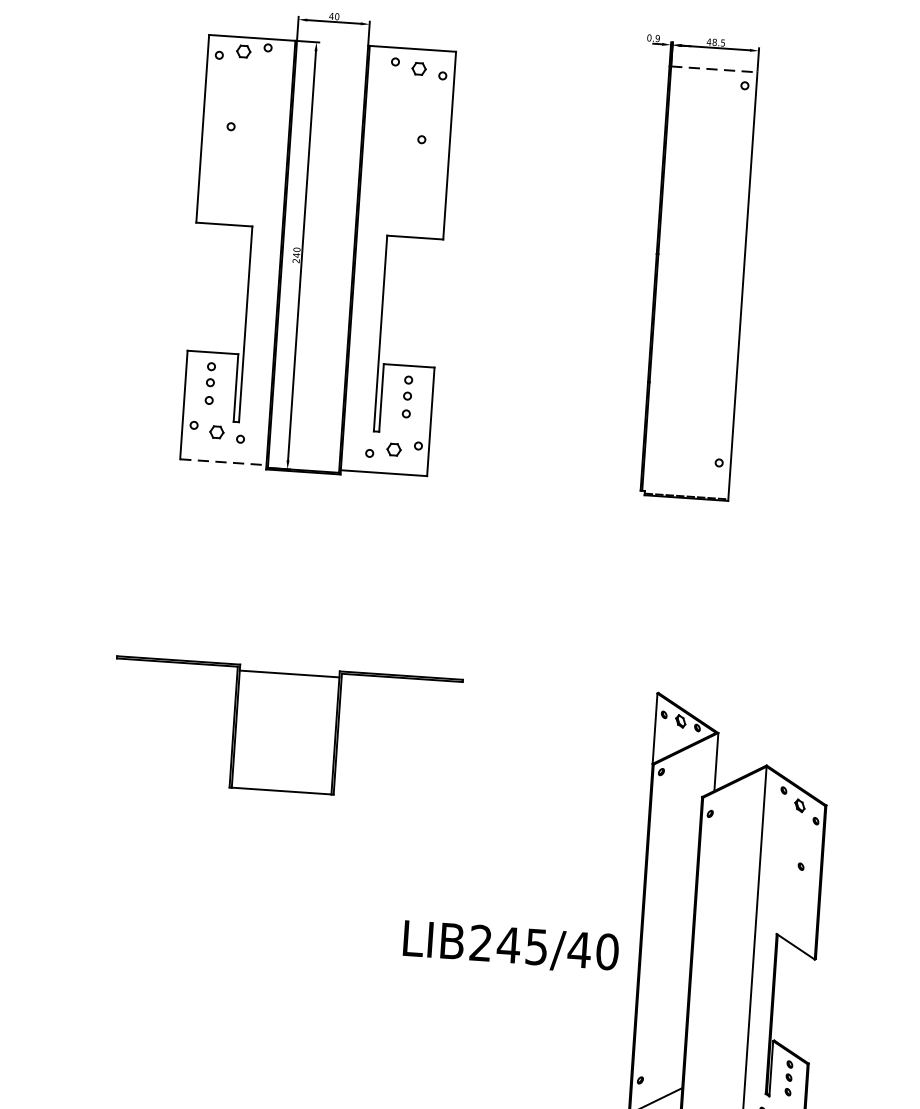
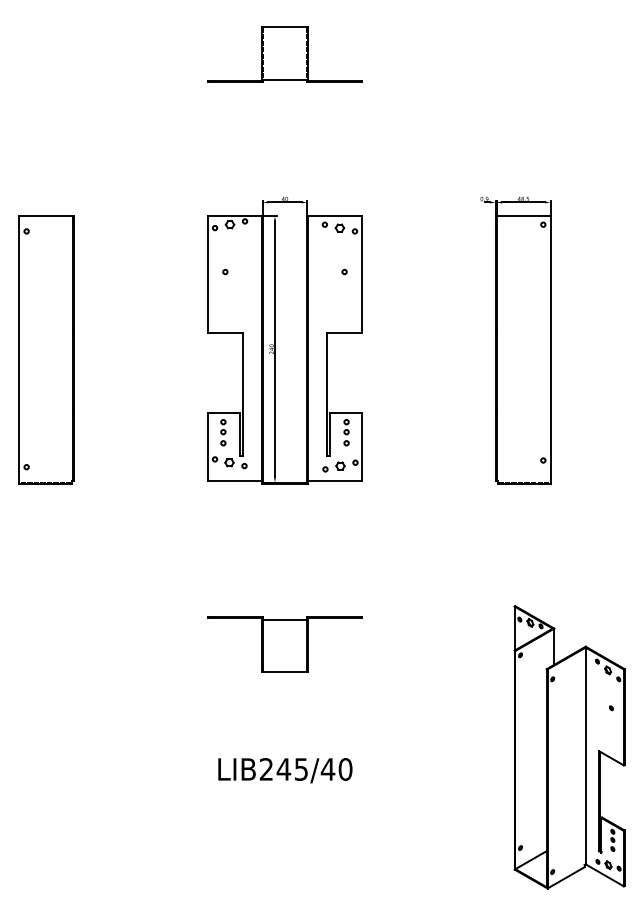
line: (714, 68) -> (523, 215), dashed -> solid
line: (222, 462) -> (234, 481), dashed -> solid
part: (285, 729) -> (284, 644), size x0.71
text: (511, 946) -> (285, 770), moved

